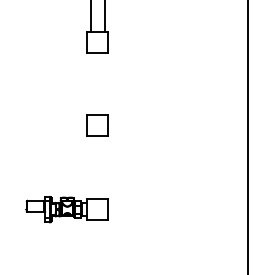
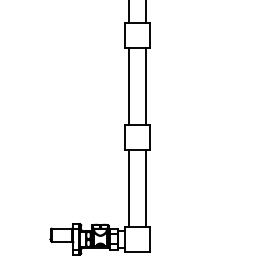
line: (90, 83) -> (128, 85), added
line: (104, 83) -> (145, 85), added
line: (90, 167) -> (128, 188), added
line: (104, 167) -> (145, 188), added

